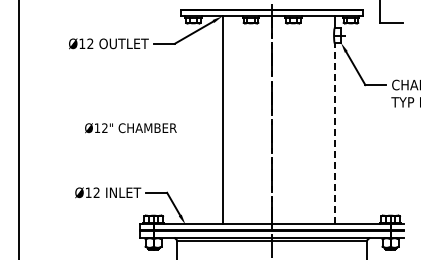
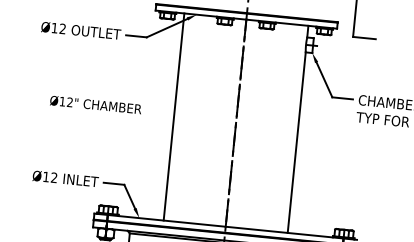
line: (222, 120) -> (173, 117), moved
text: (130, 128) -> (95, 105), moved
line: (334, 133) -> (296, 142), dashed -> solid

